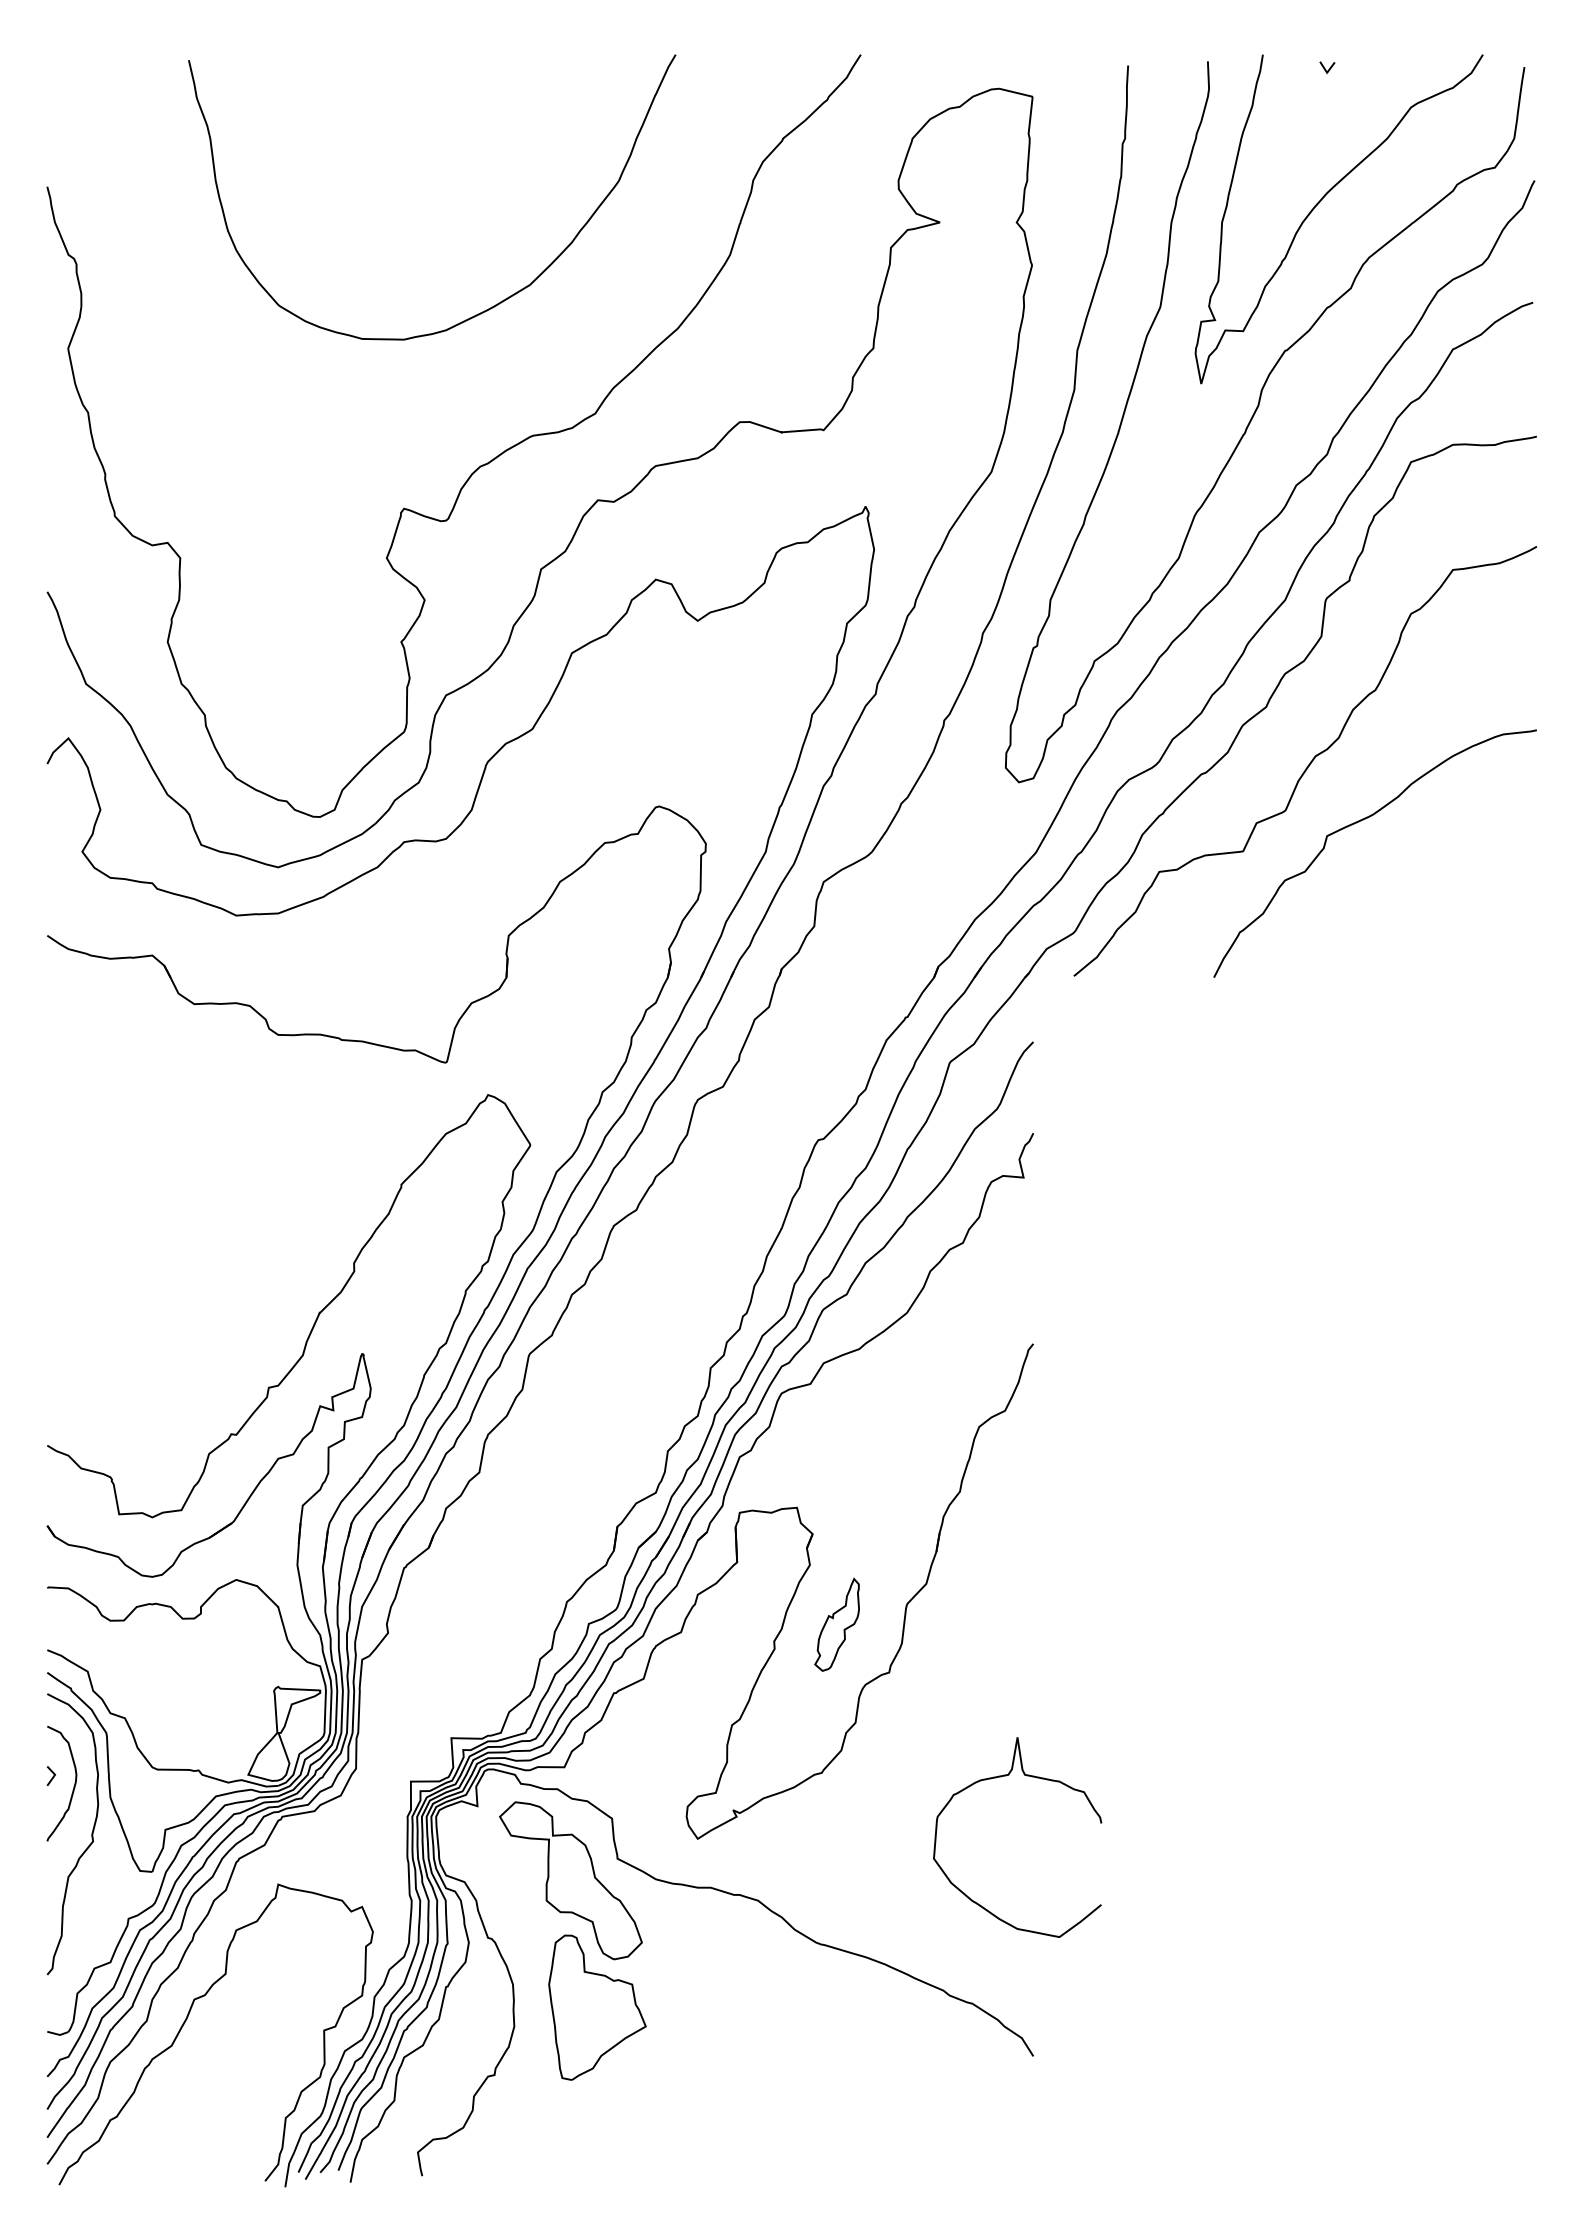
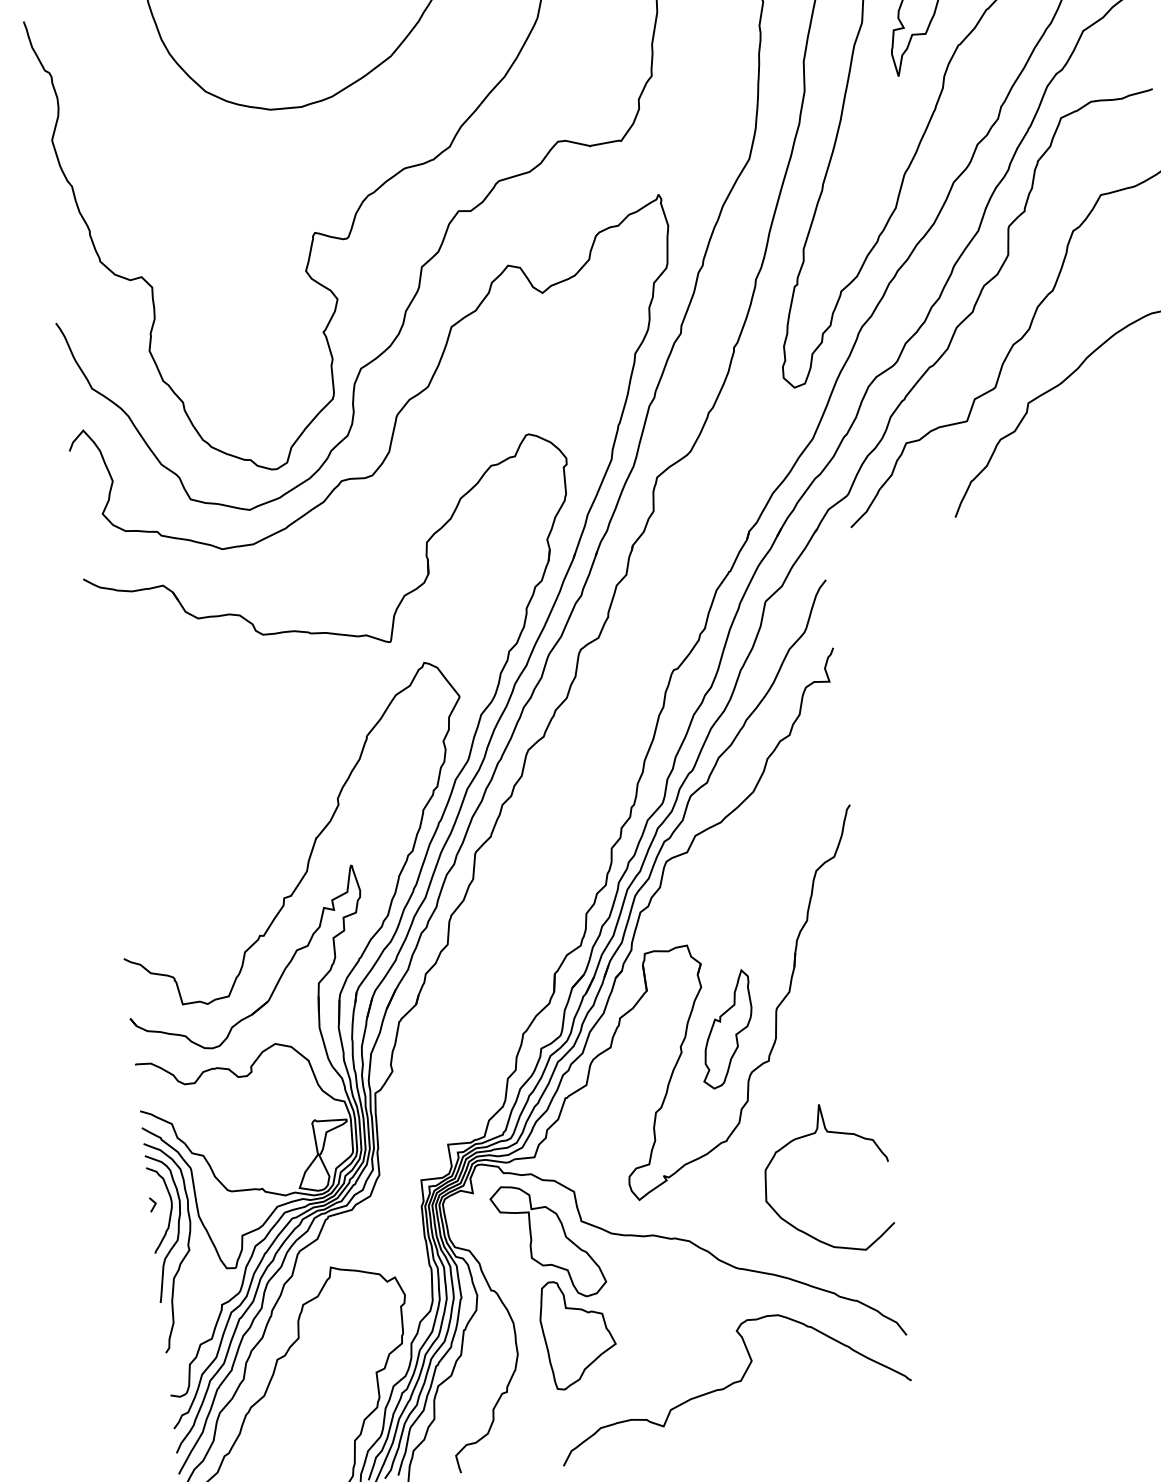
part: (836, 1624) -> (725, 1029), size x1.67
curve: (1031, 1777) -> (832, 1133), moved
curve: (80, 1813) -> (177, 1230), added
curve: (795, 2095) -> (732, 1383), added

